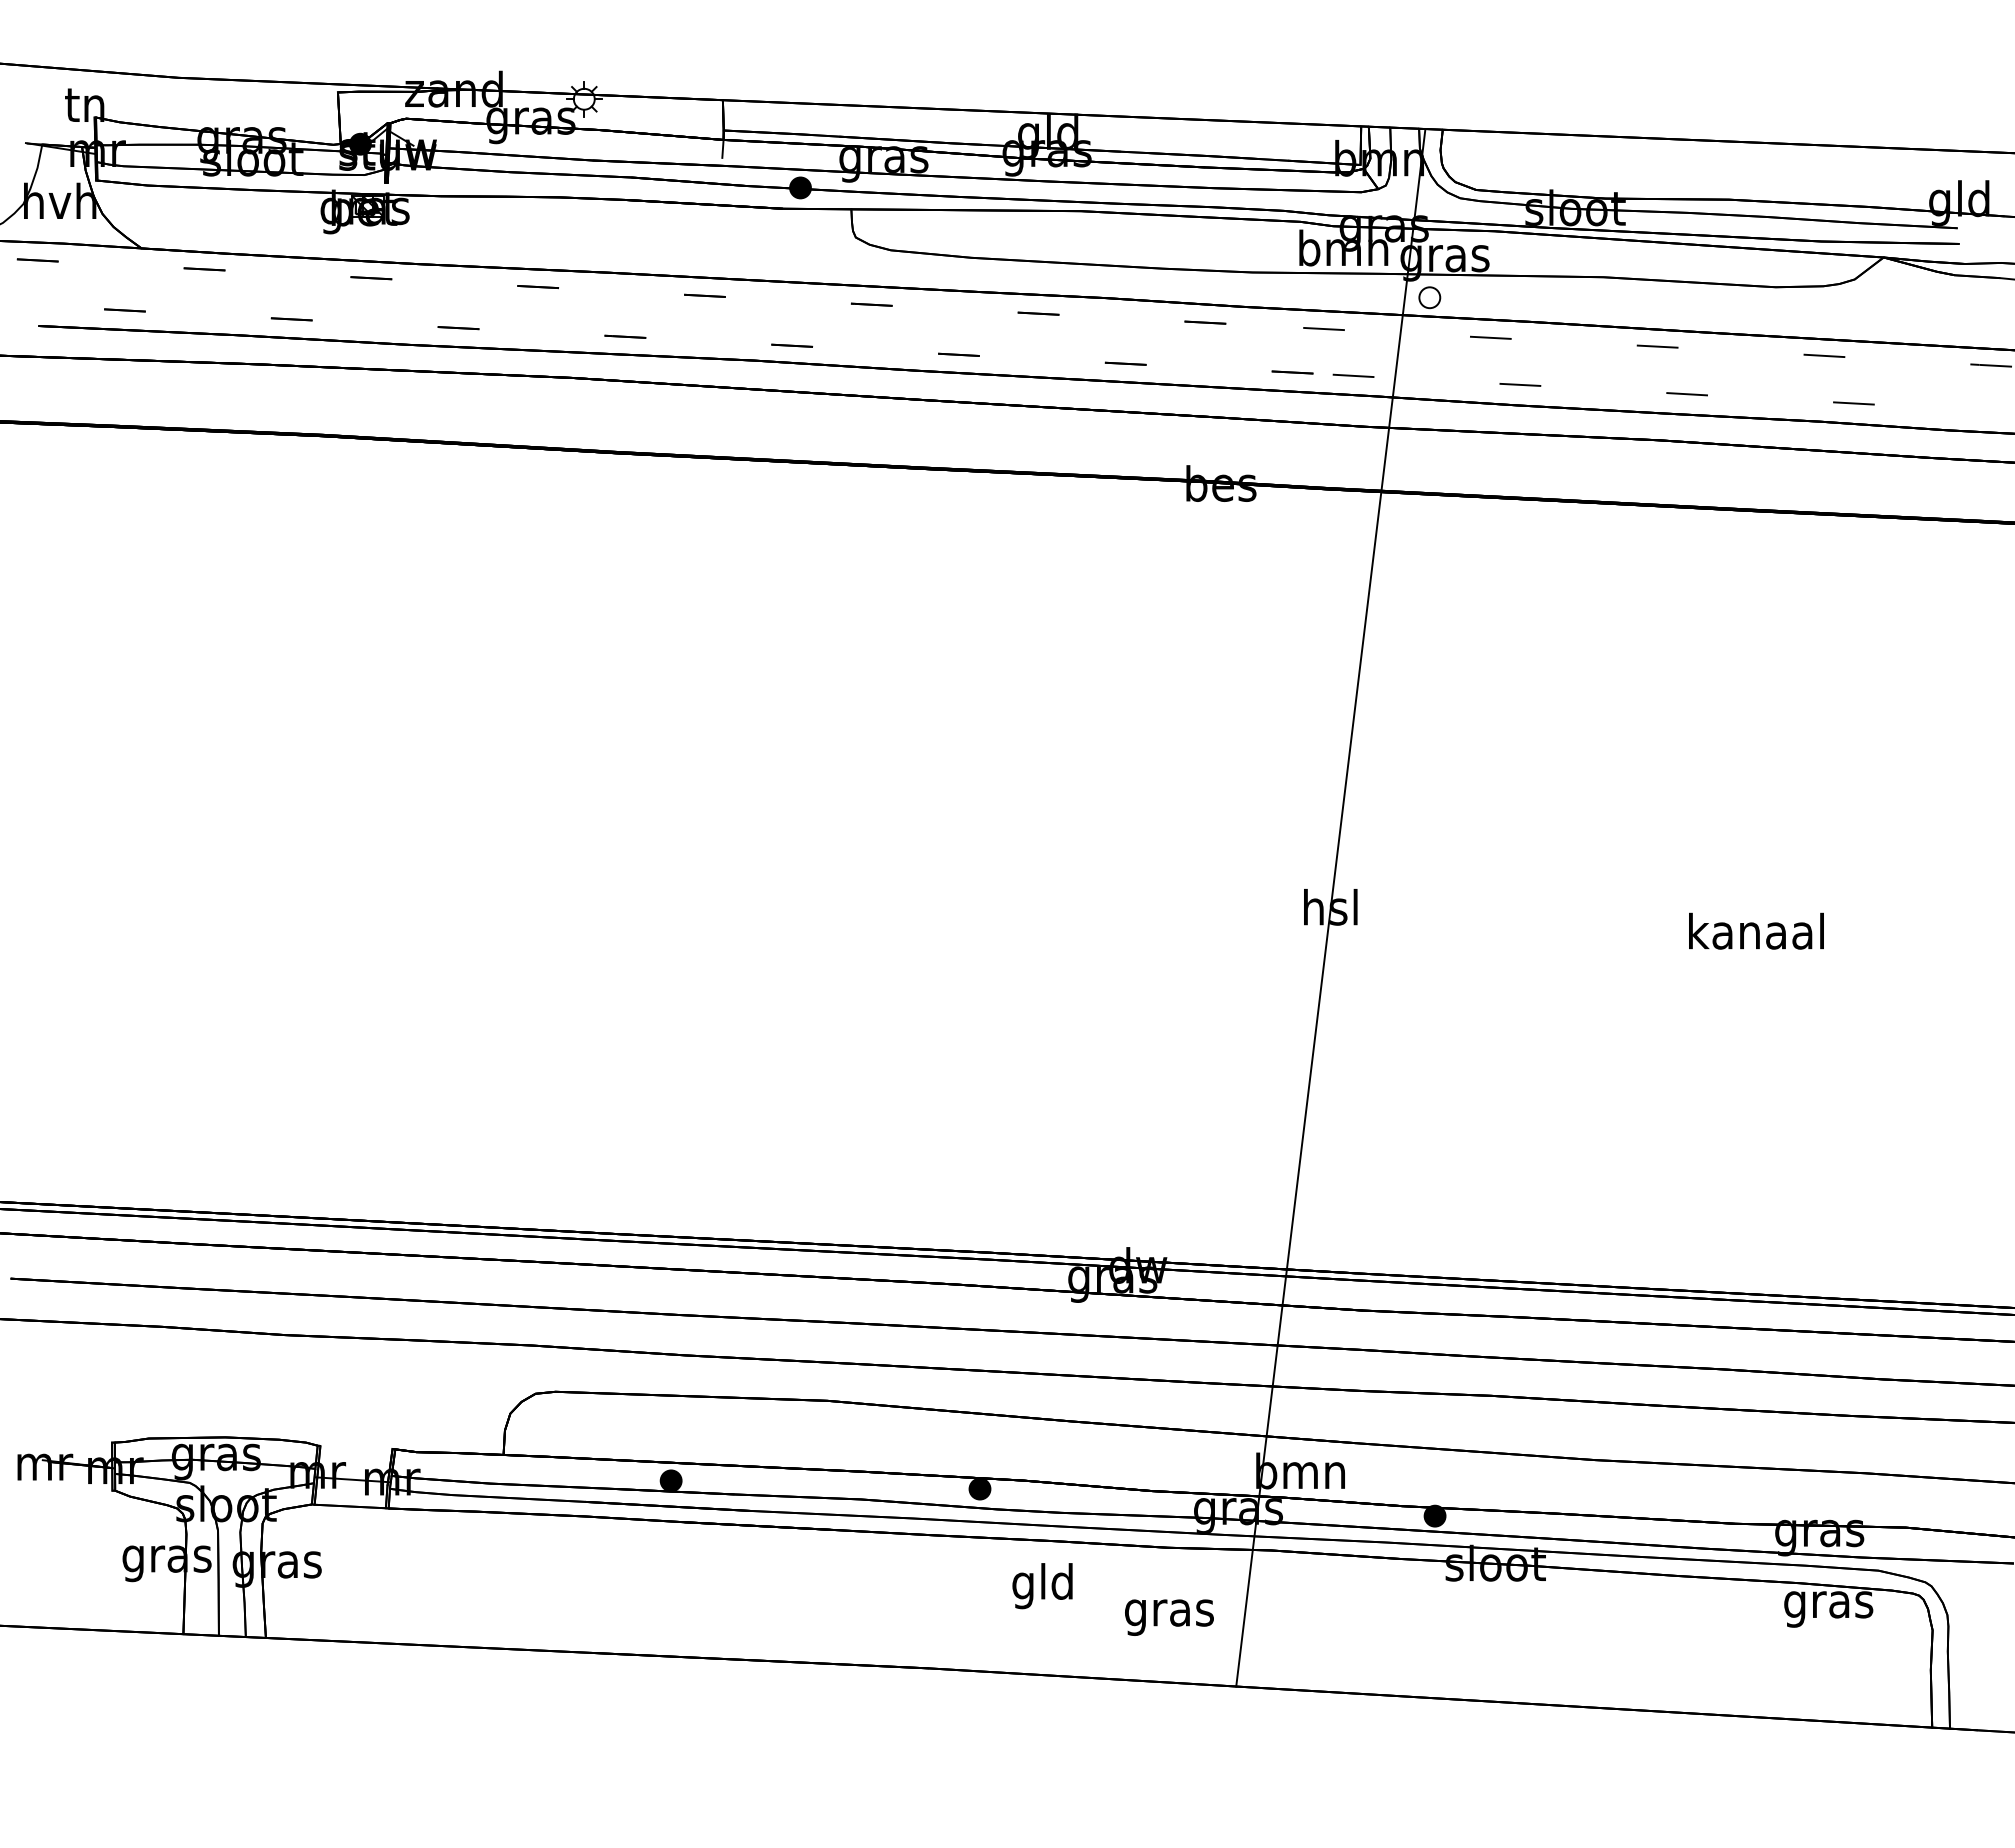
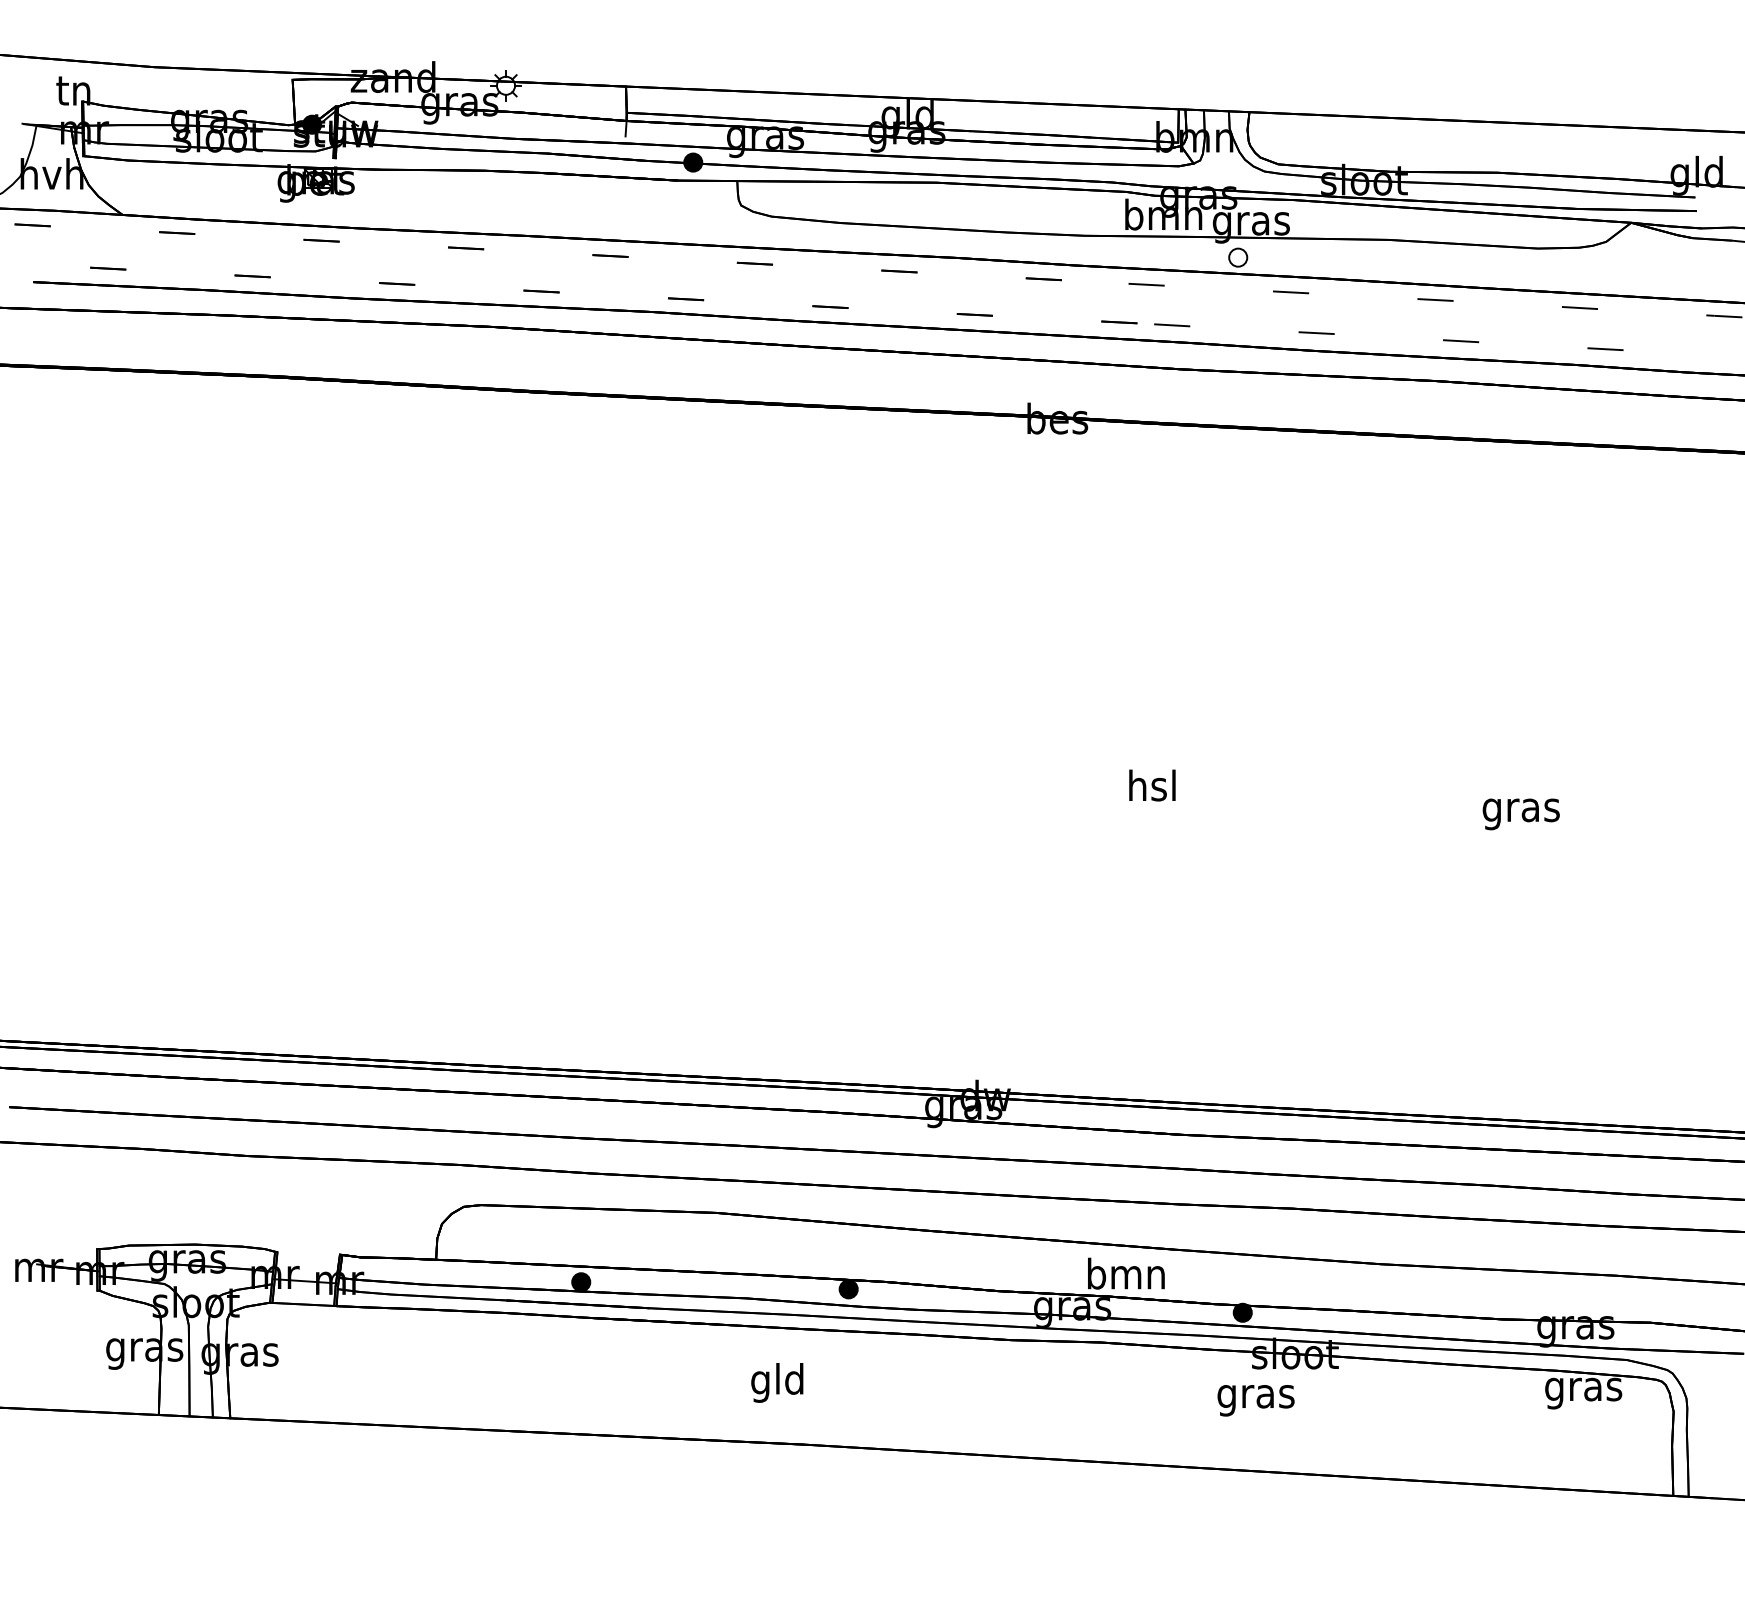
line: (1330, 907) -> (1152, 785), removed
text: (1756, 935) -> (1521, 809), kanaal -> gras
text: (1042, 1586) -> (777, 1383), moved
text: (1169, 1617) -> (1256, 1400), moved

